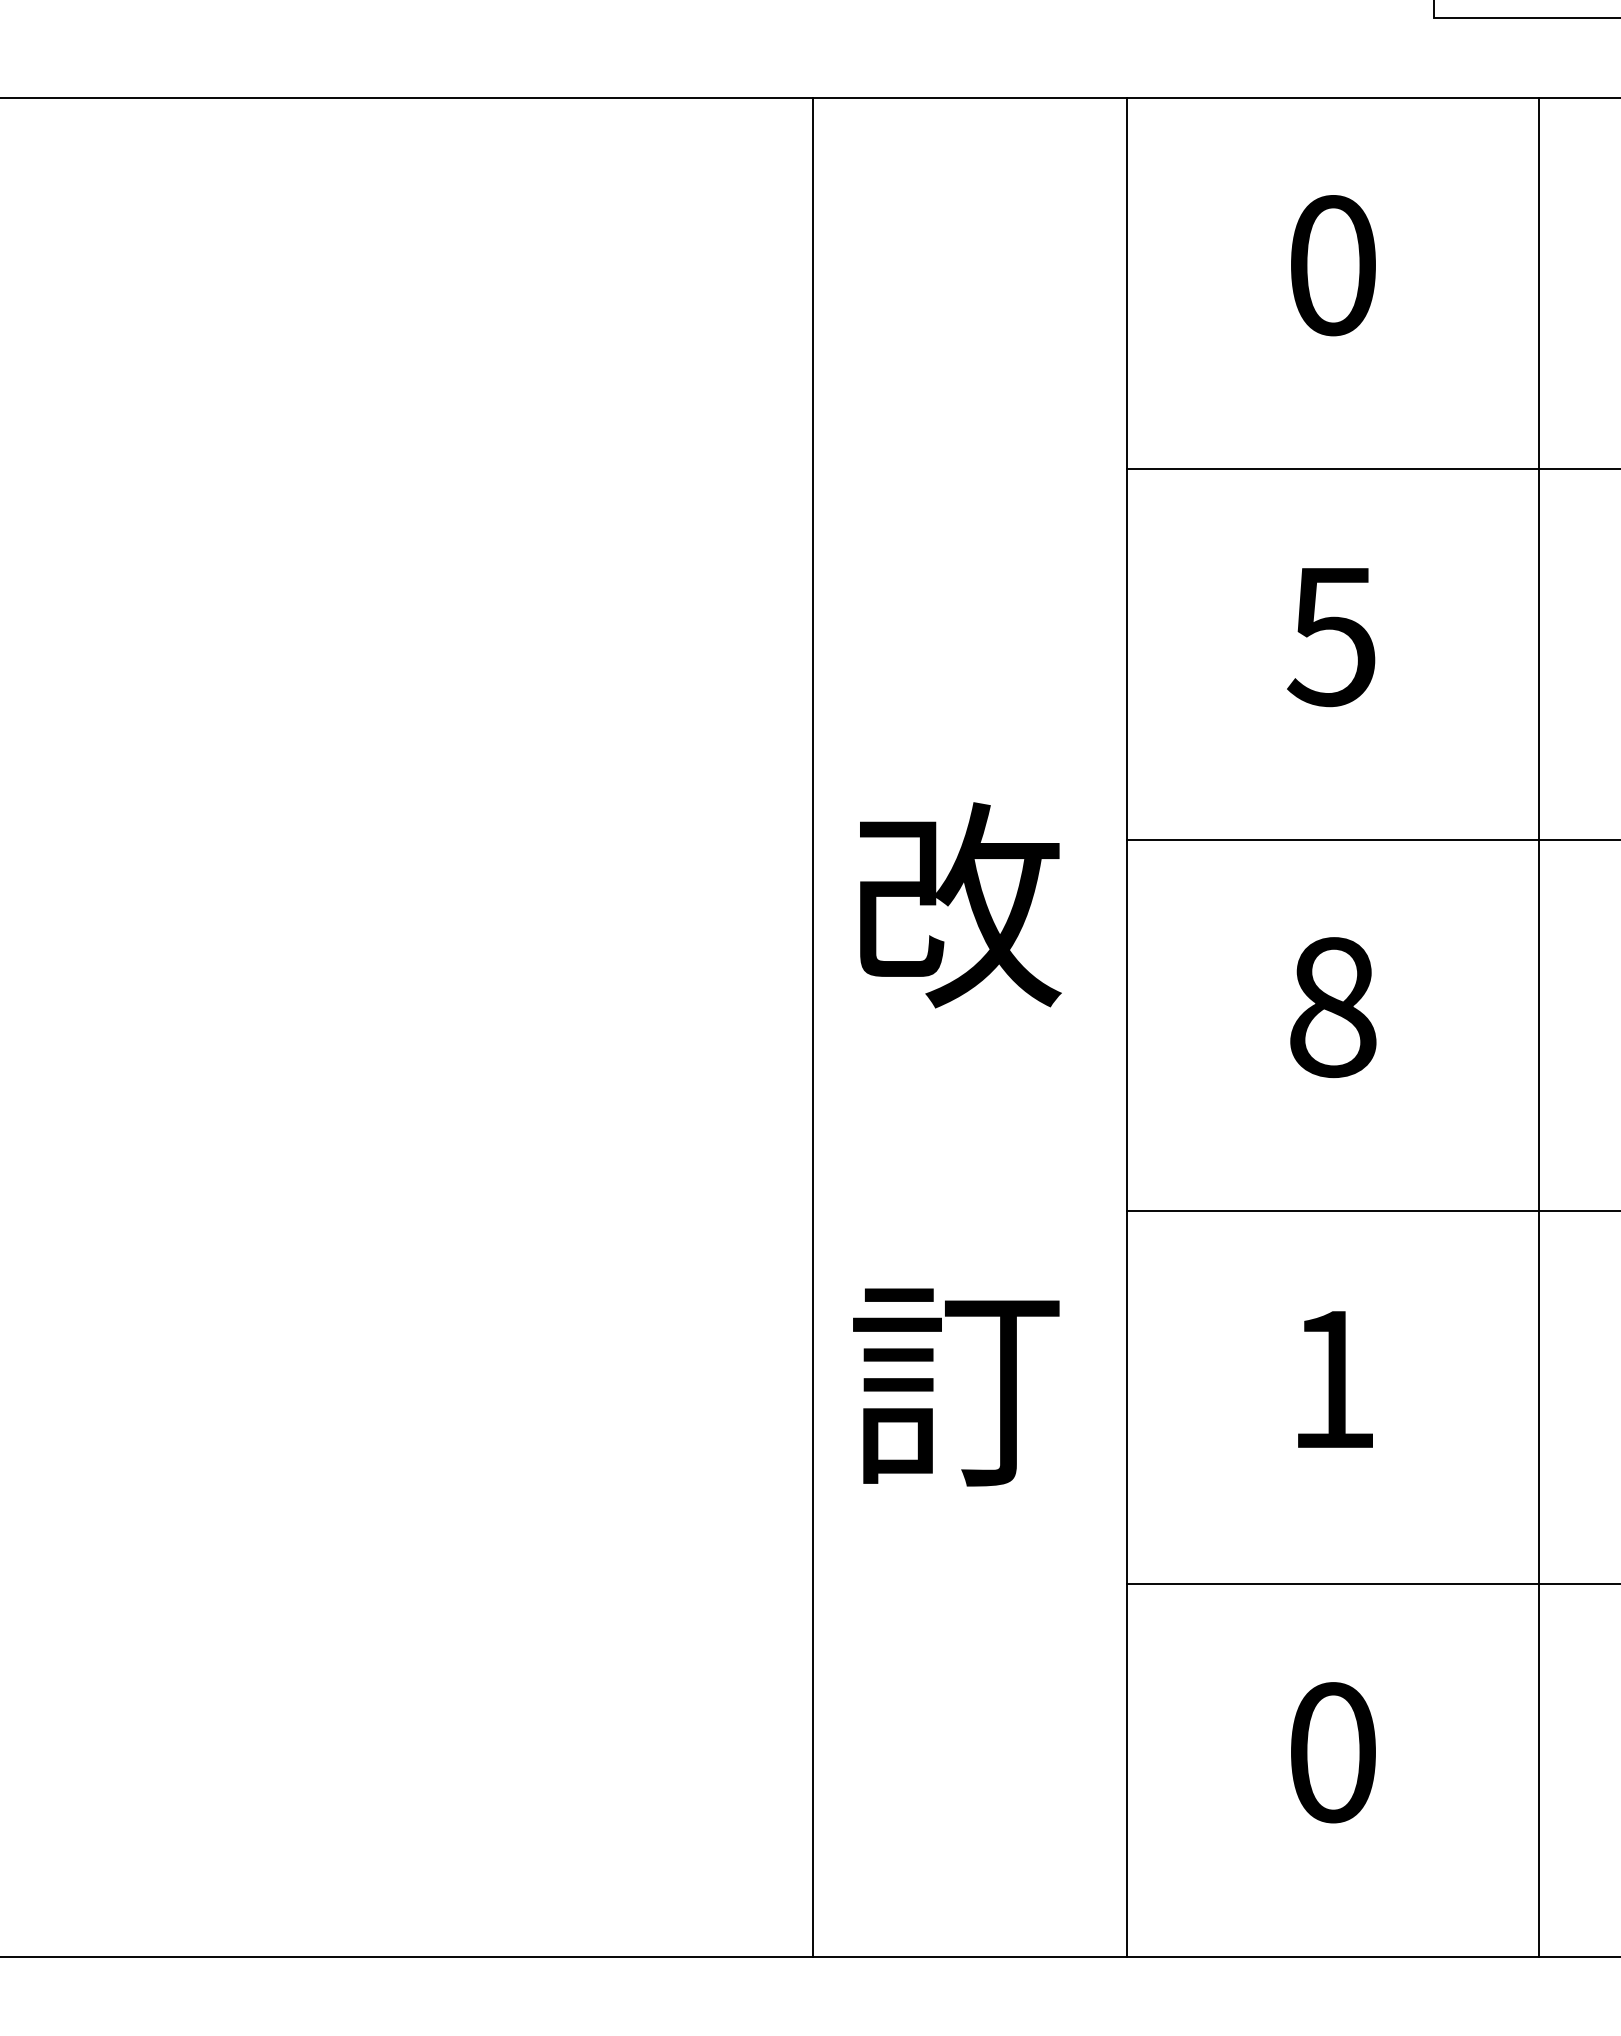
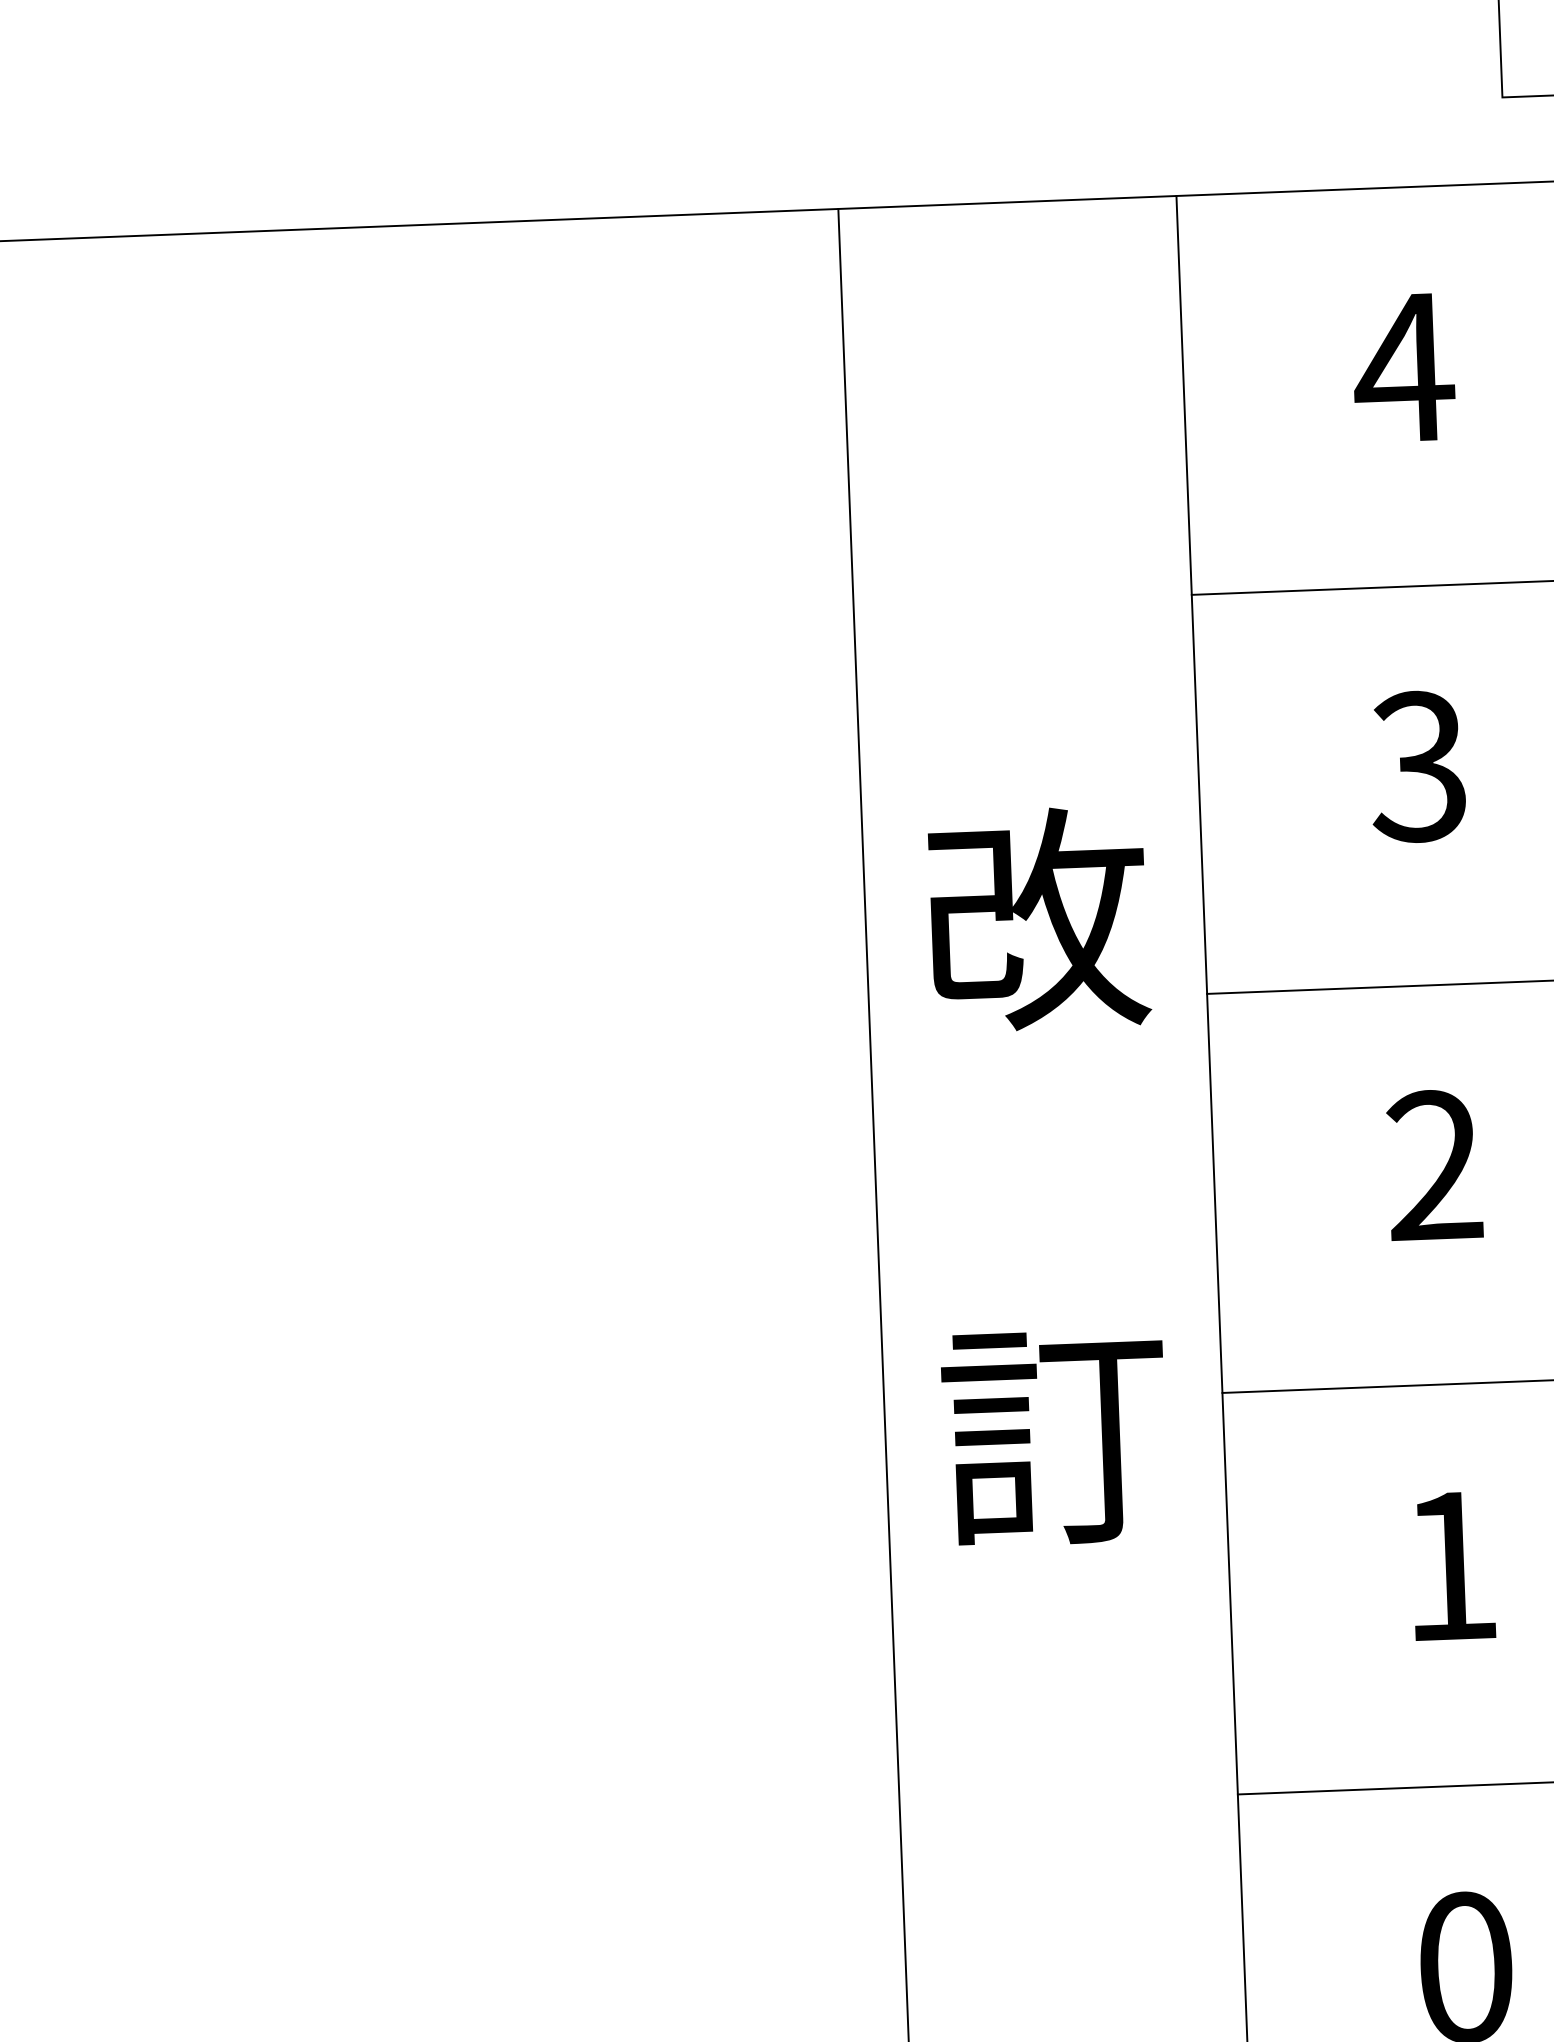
text: (1332, 265) -> (1403, 367), 0 -> 4
text: (1331, 635) -> (1418, 765), 5 -> 3
text: (1332, 1007) -> (1434, 1165), 8 -> 2
text: (957, 1144) -> (1046, 1176), moved

